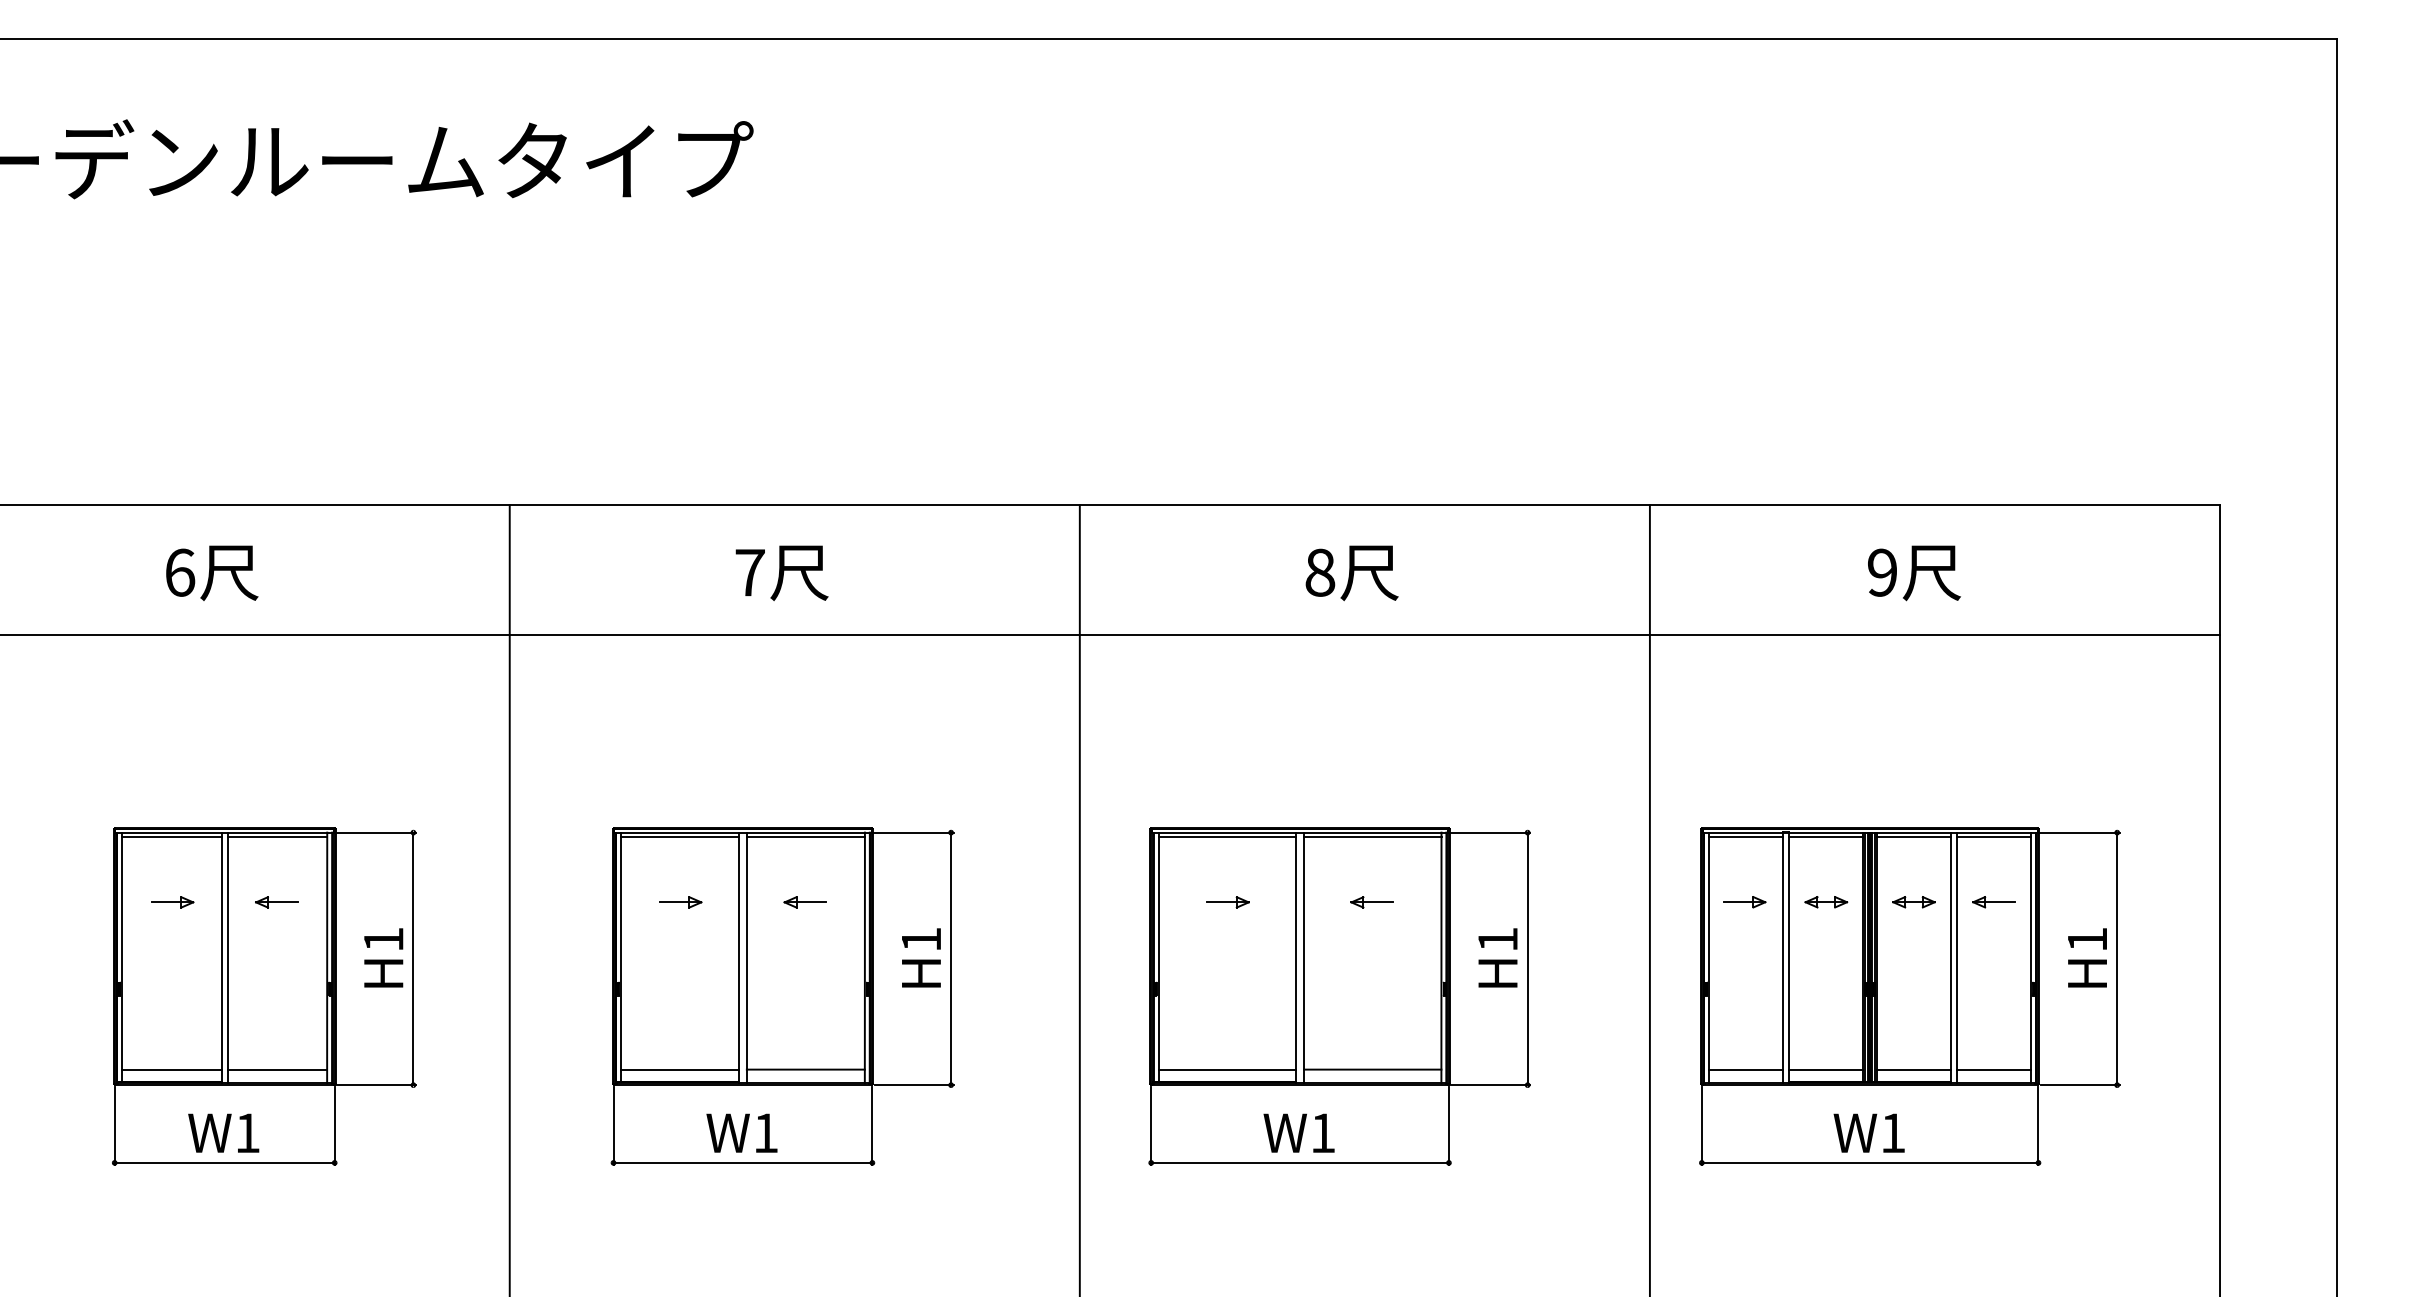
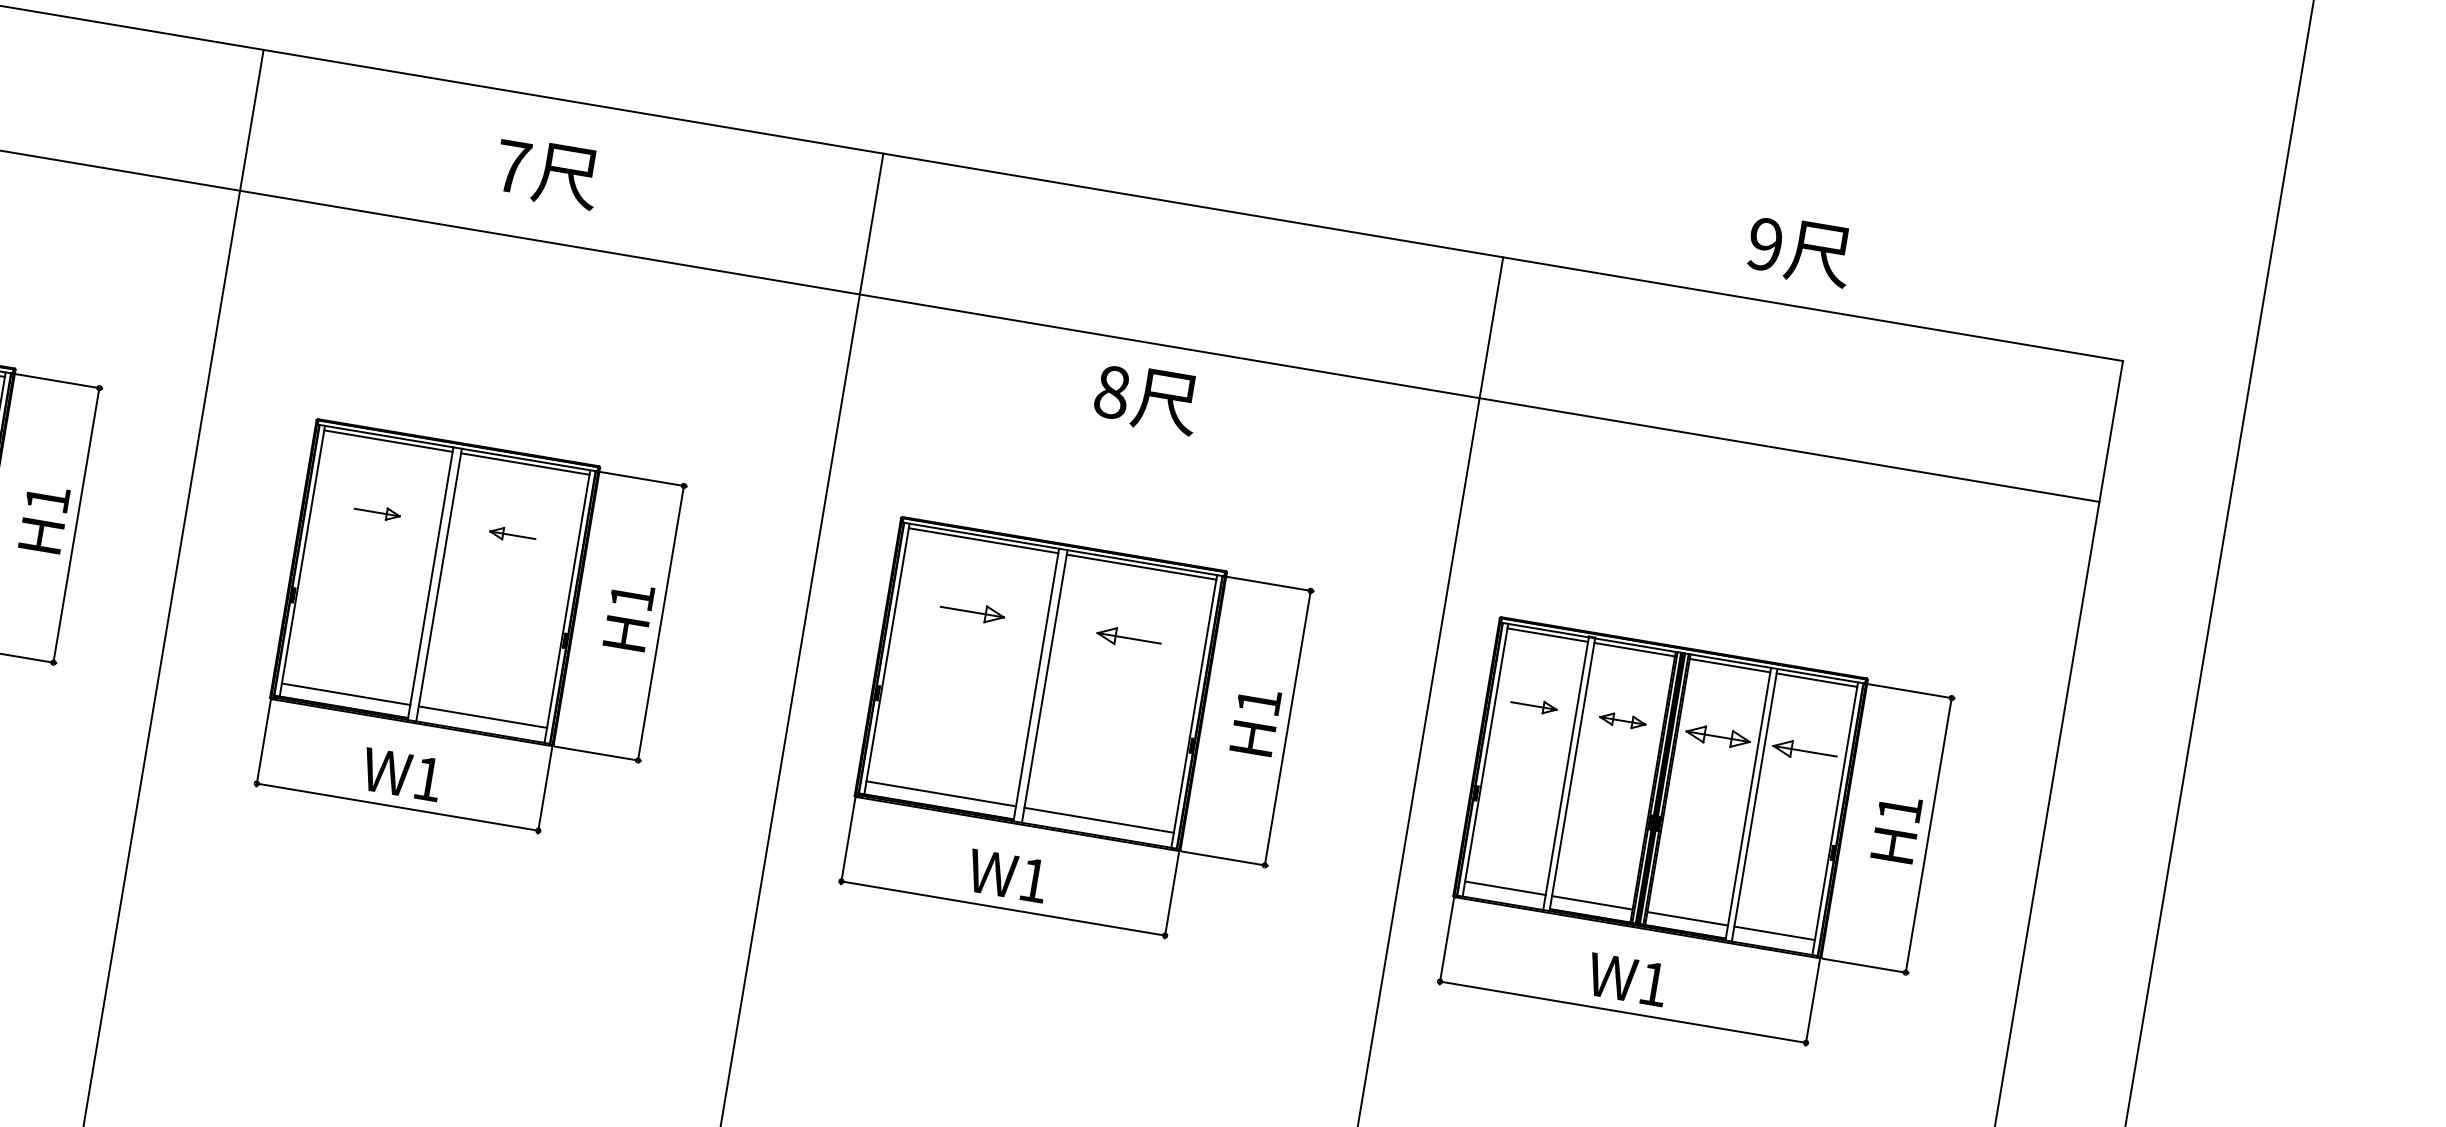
text: (1351, 573) -> (1146, 398), moved
text: (1914, 573) -> (1799, 251), moved
part: (1227, 902) -> (971, 612), size x1.4
part: (1371, 902) -> (1128, 638), size x1.4
part: (1913, 902) -> (1717, 736), size x1.4
part: (1993, 902) -> (1804, 751), size x1.4

